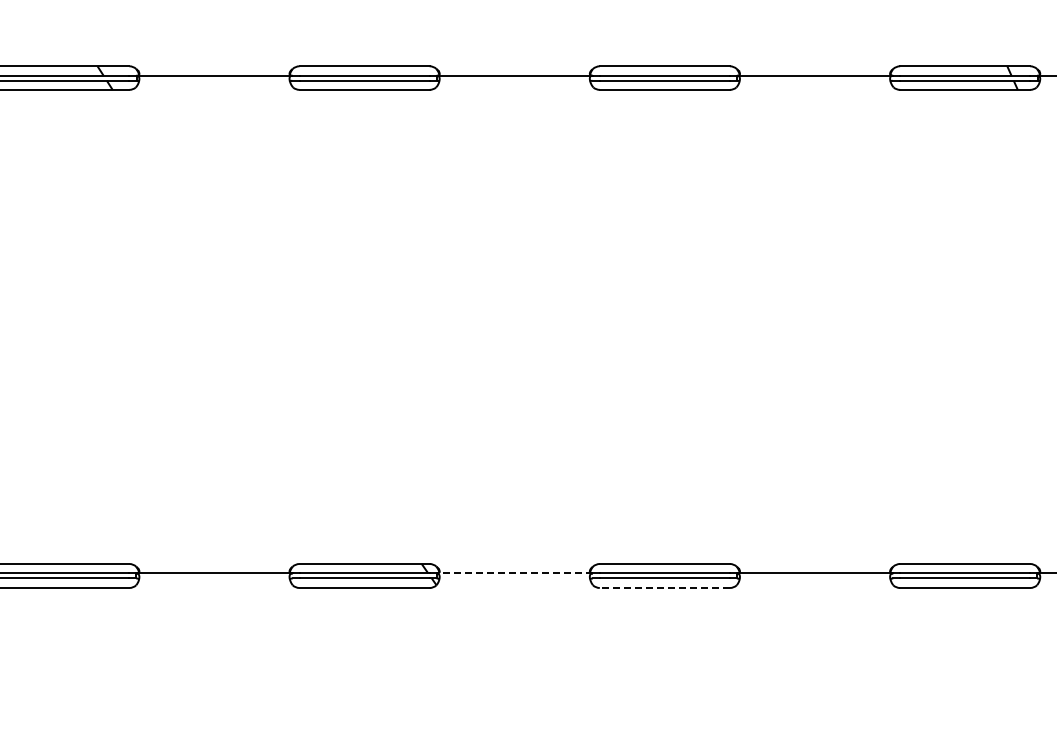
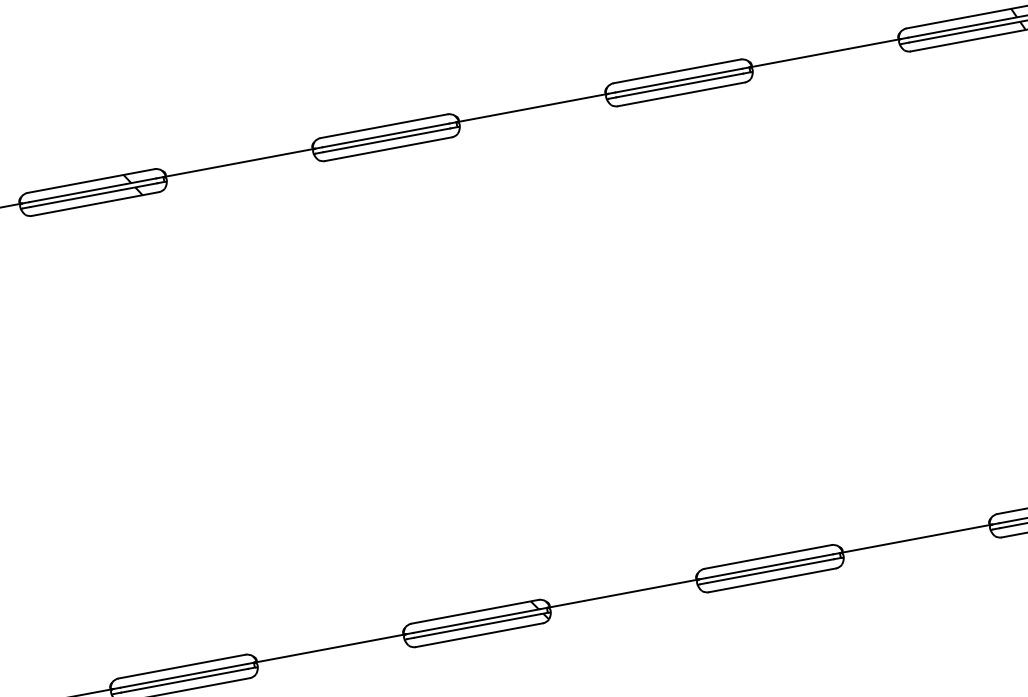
line: (514, 573) -> (623, 593), dashed -> solid
line: (664, 588) -> (772, 580), dashed -> solid

